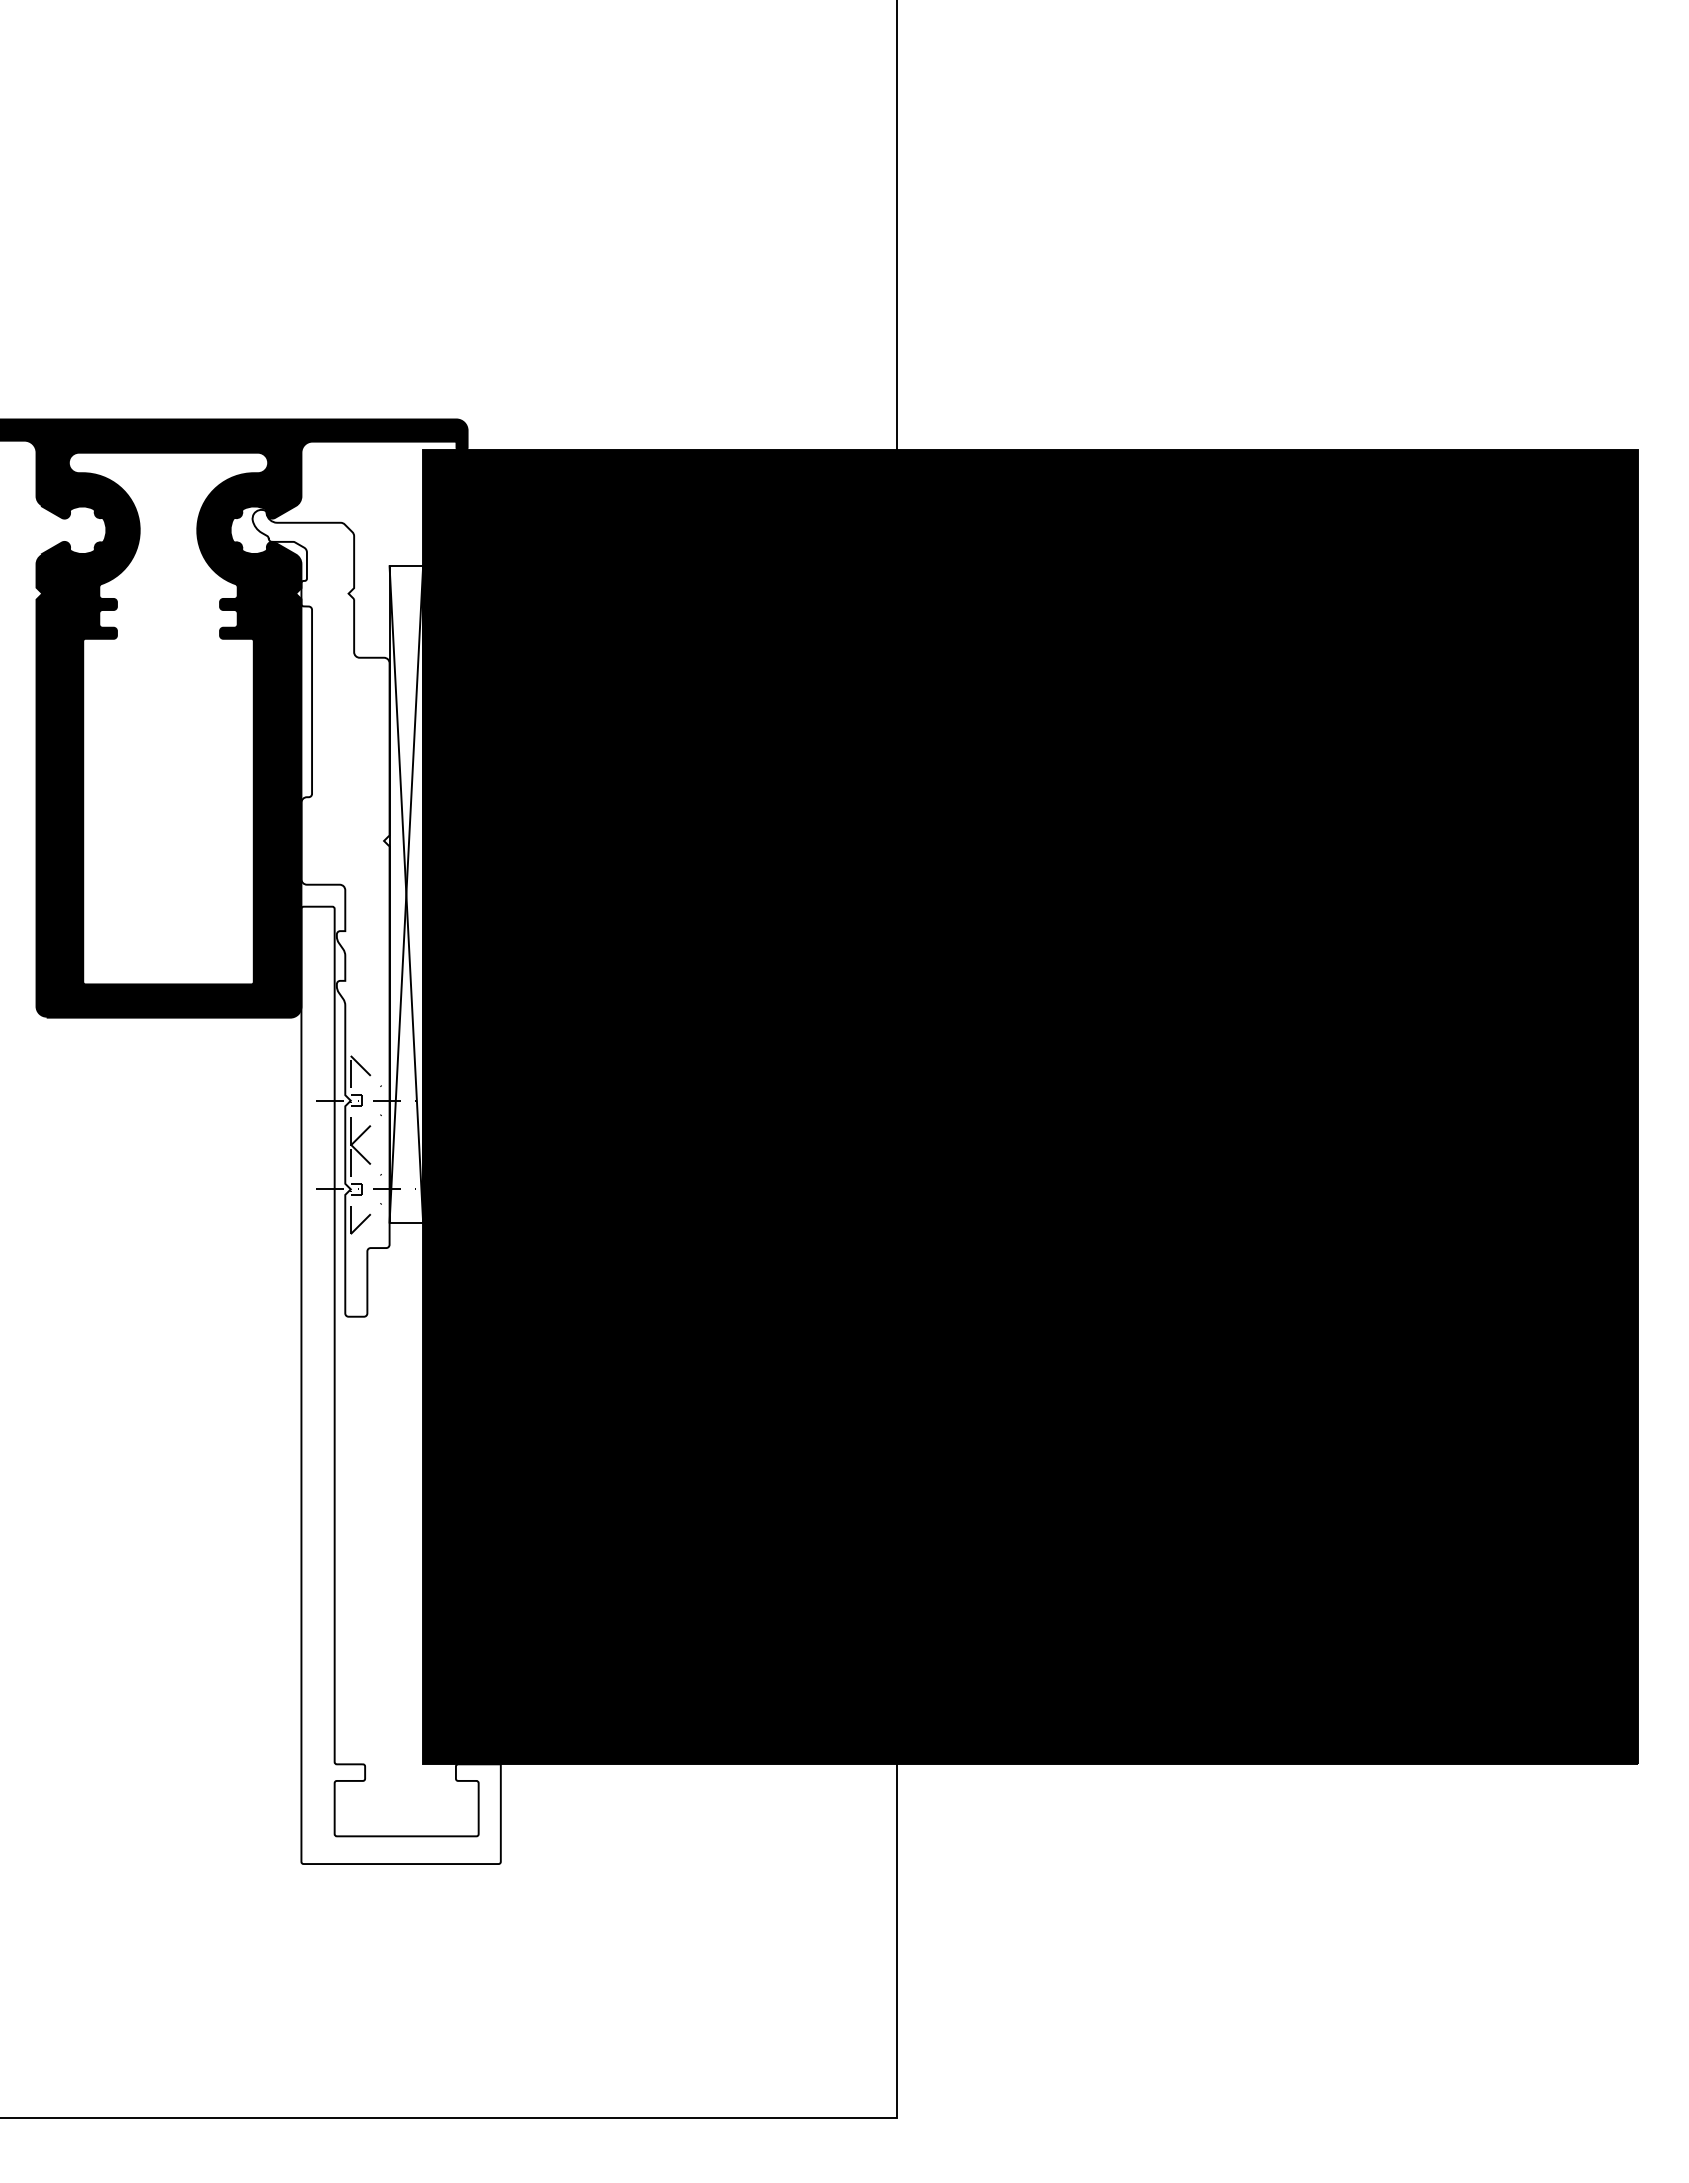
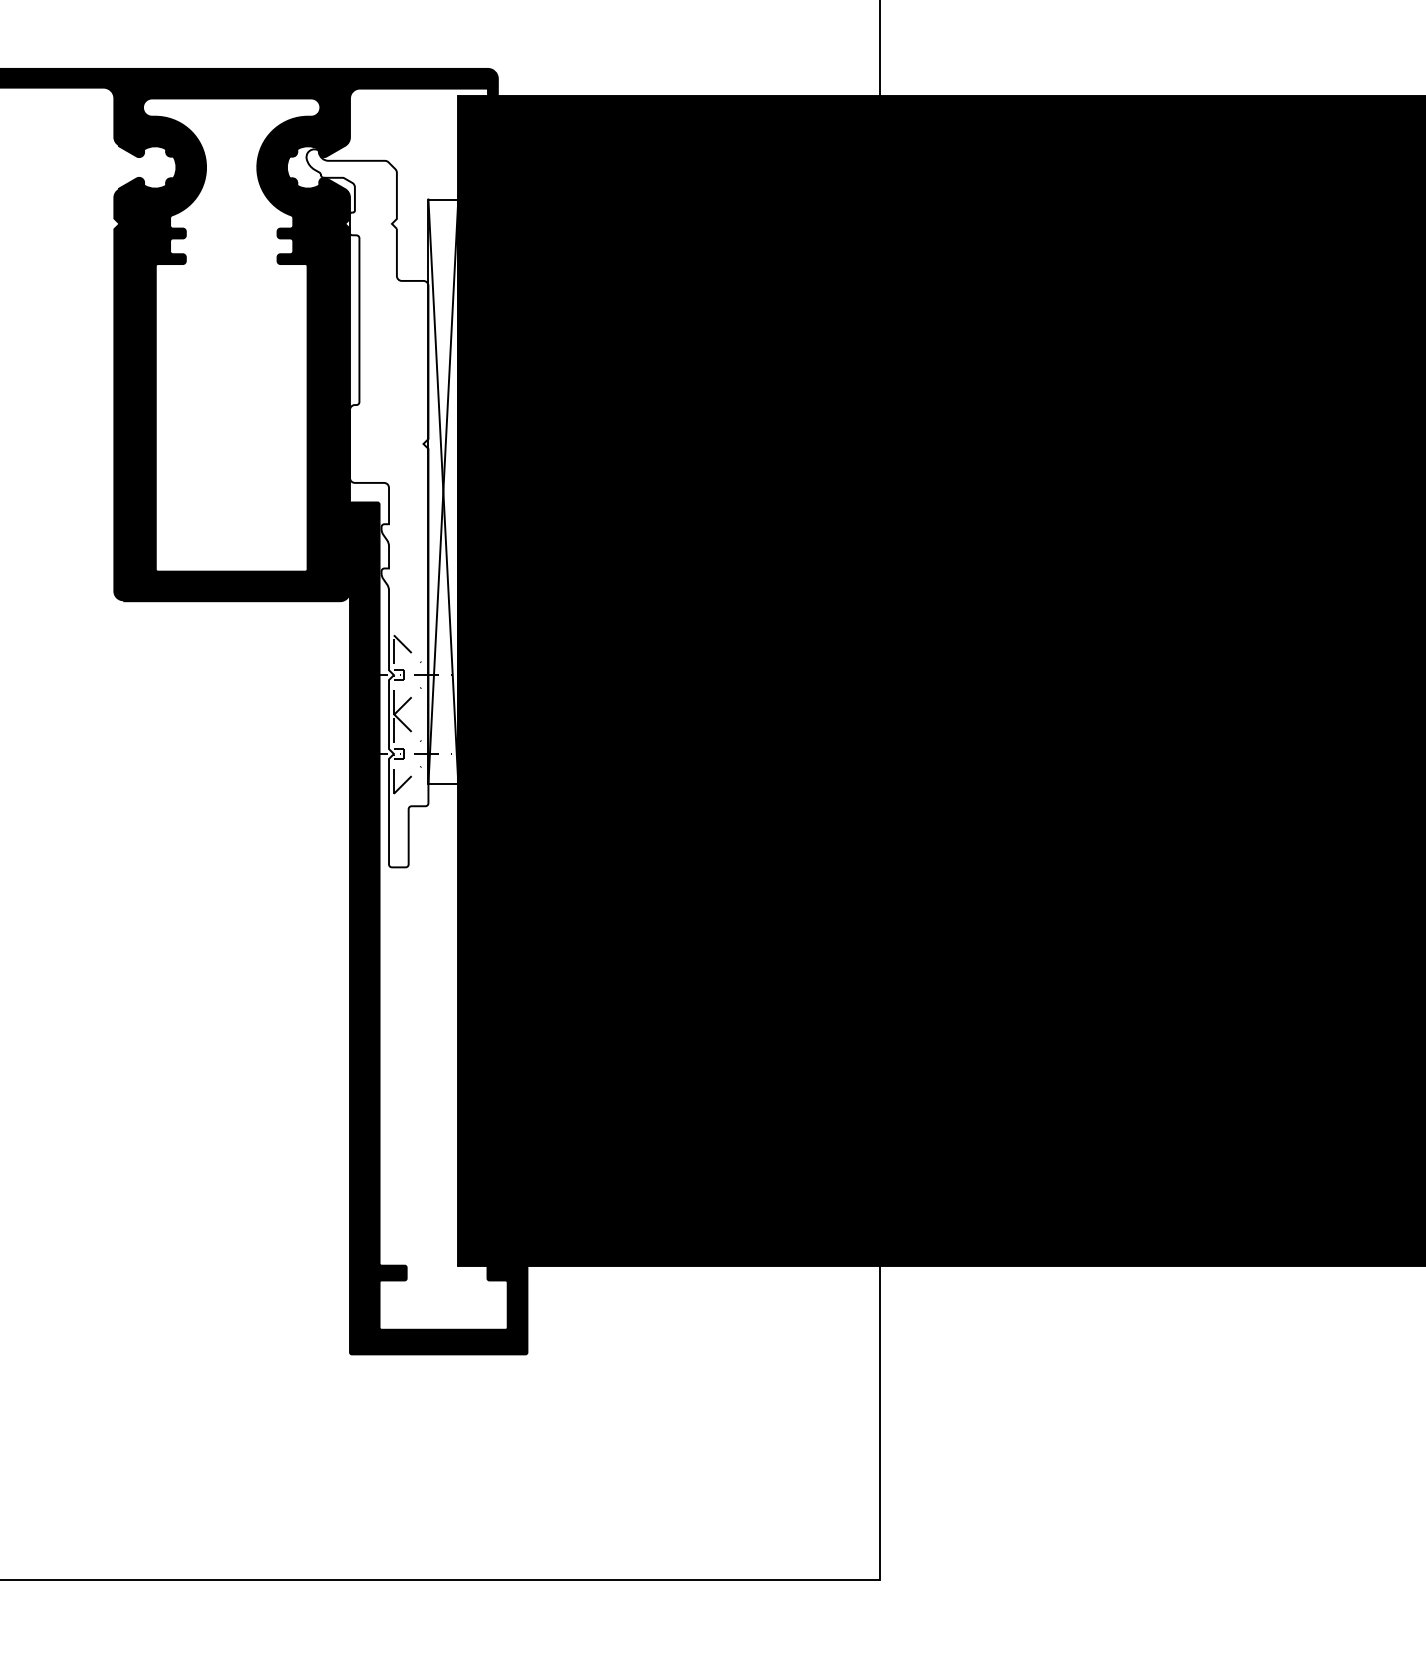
fill: (400, 1385) -> (438, 928), added

